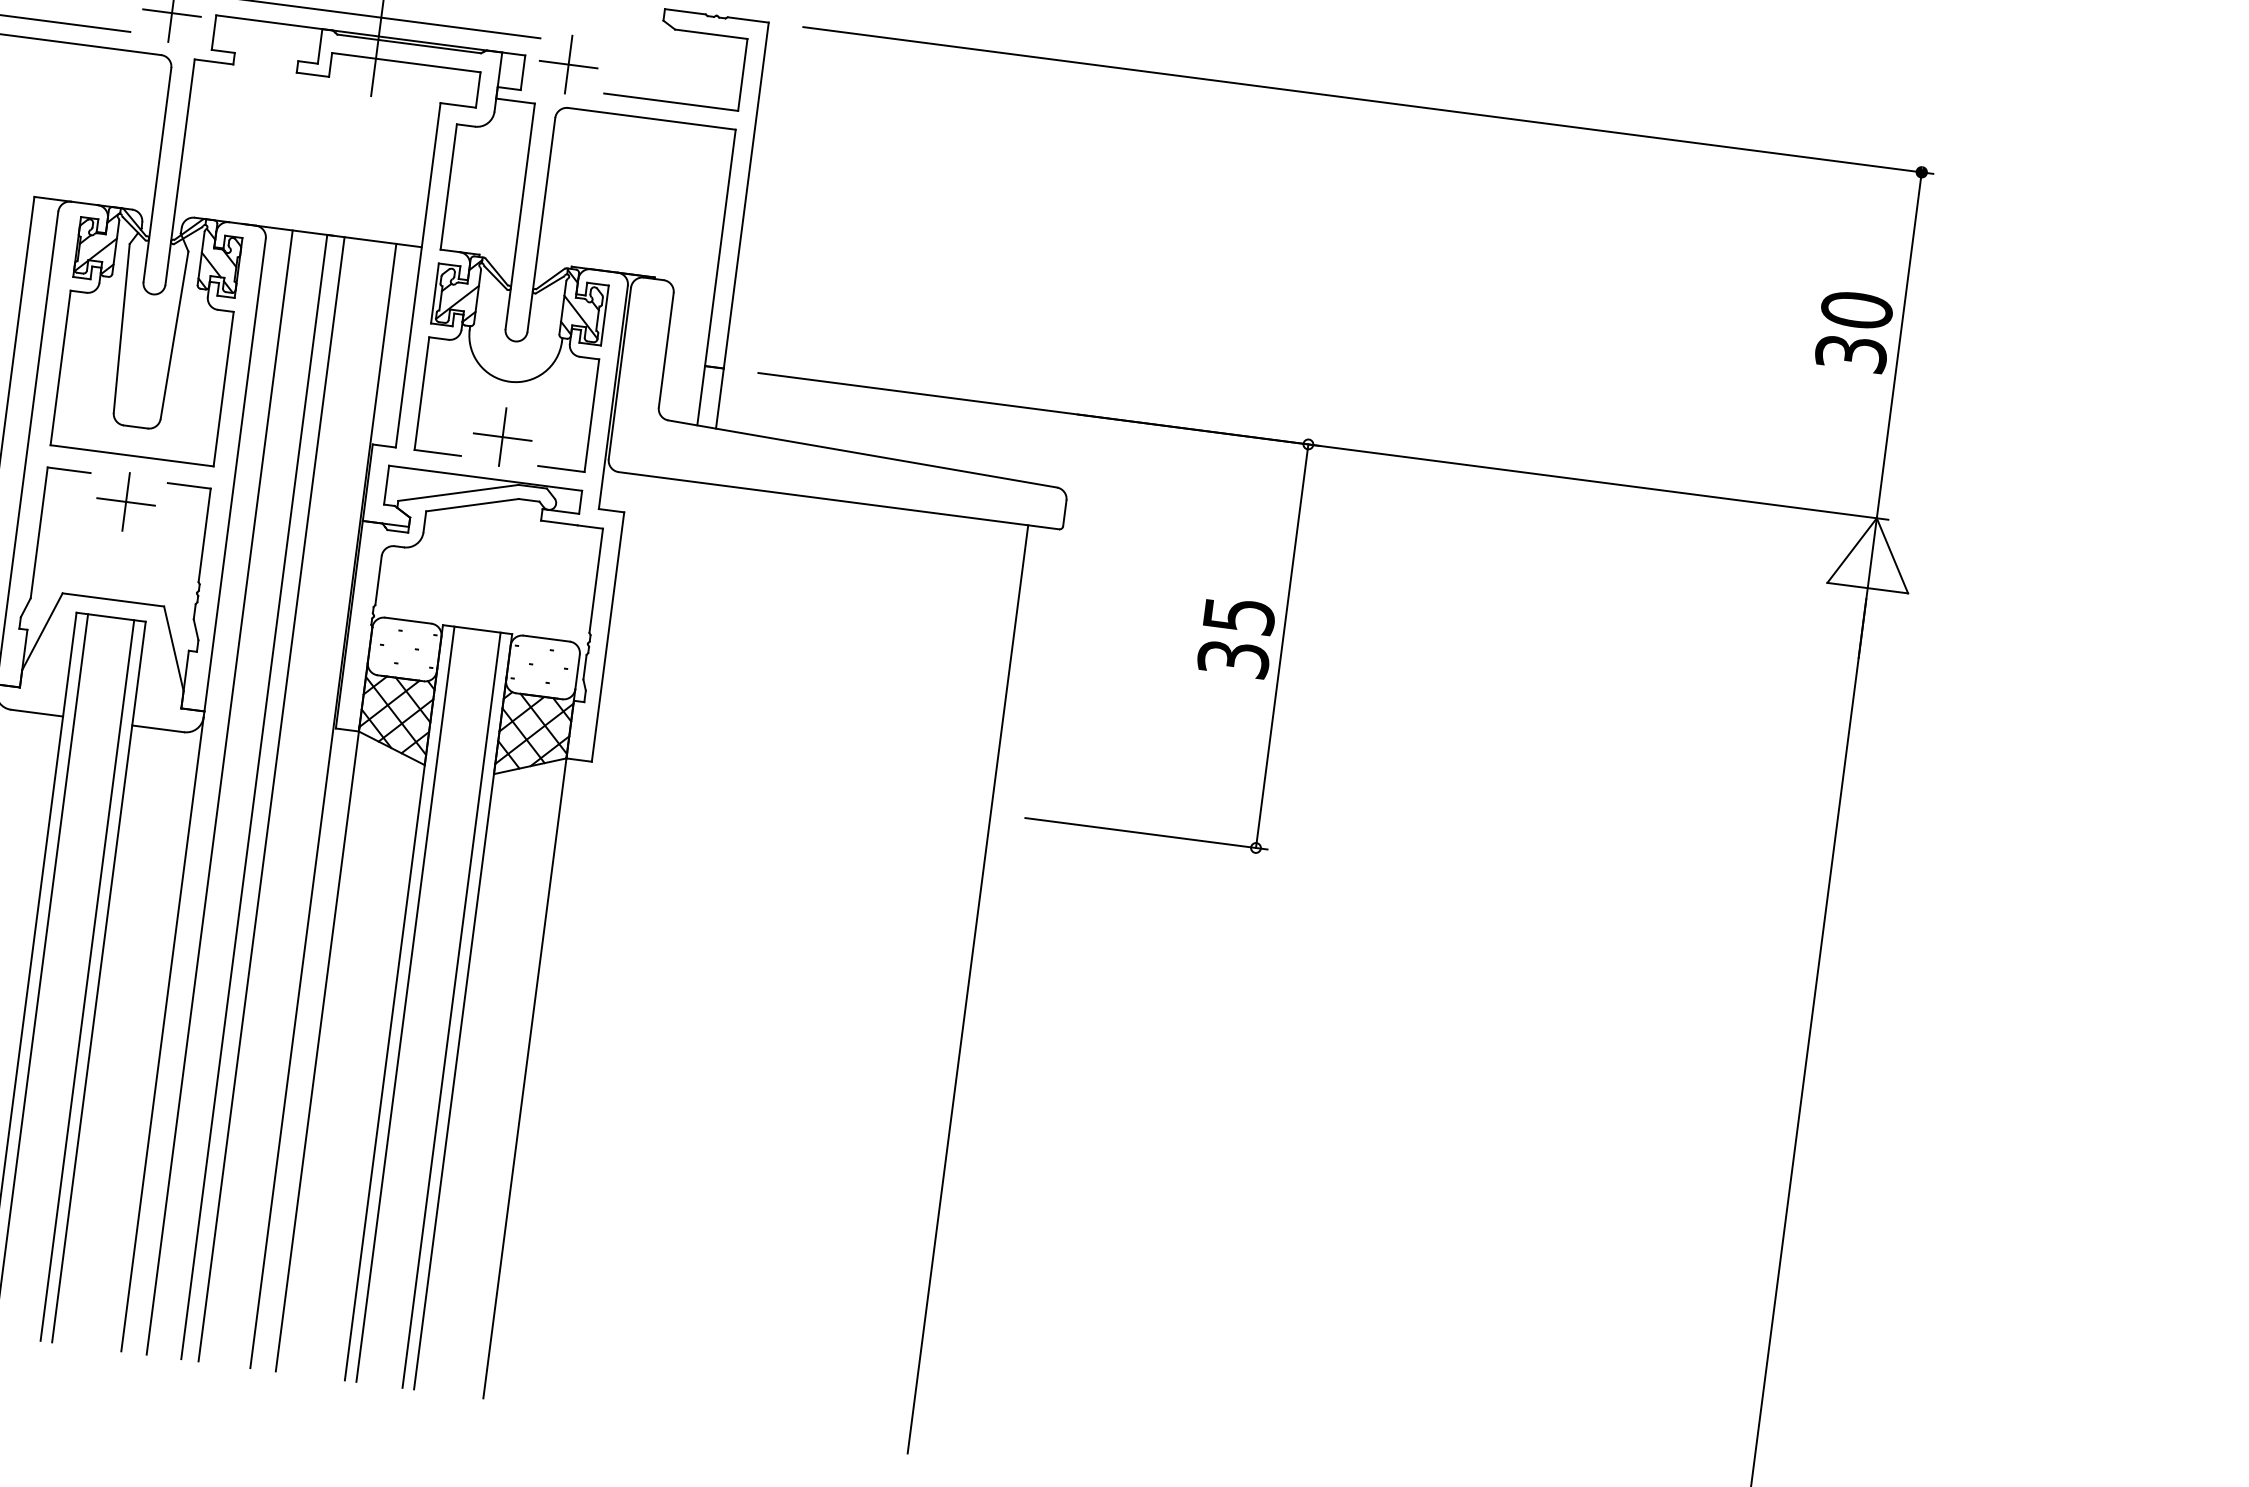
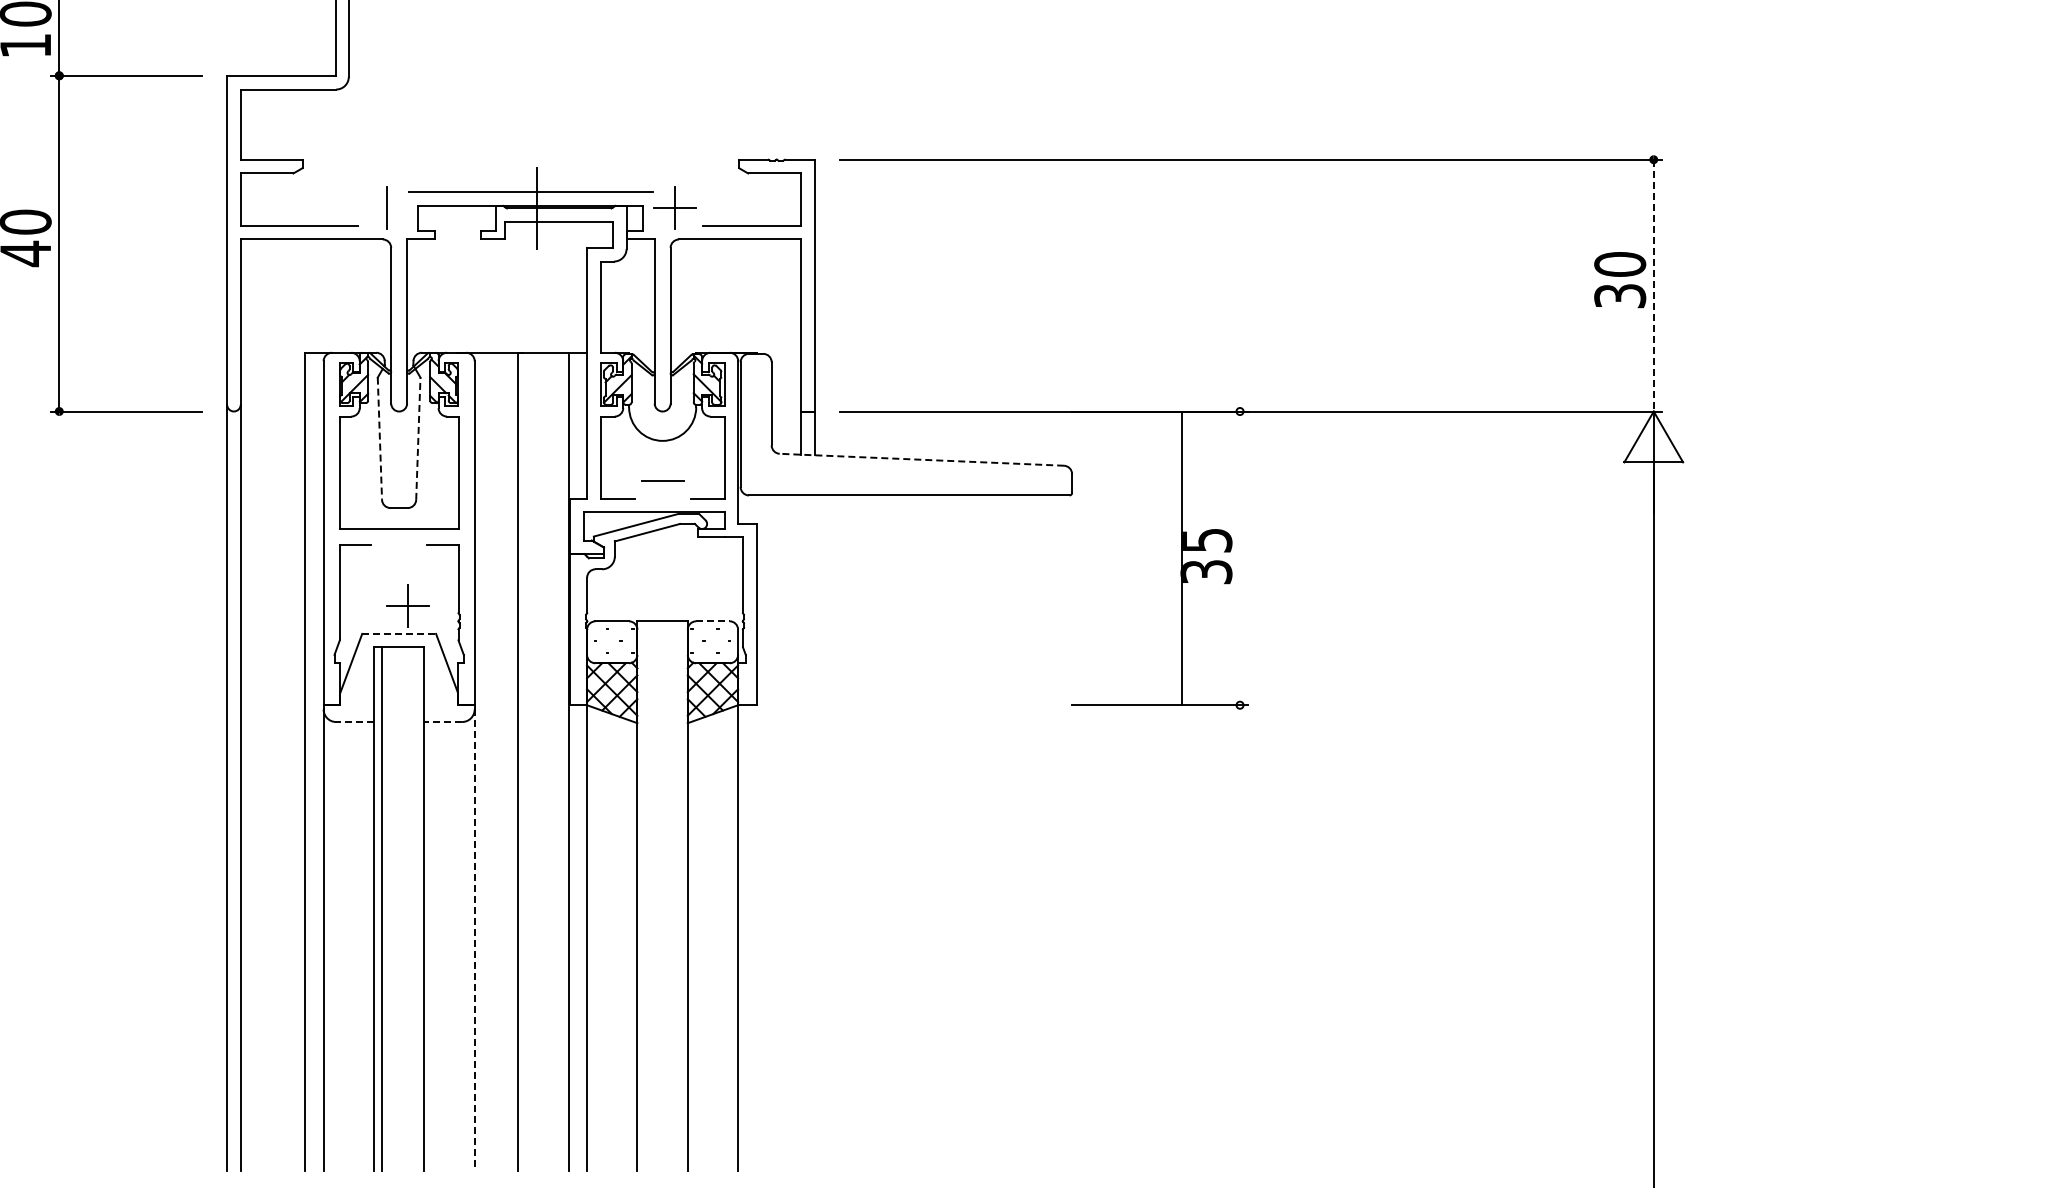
line: (171, 13) -> (386, 208), removed
line: (121, 329) -> (379, 439), solid -> dashed
line: (174, 334) -> (418, 438), solid -> dashed
line: (1898, 345) -> (1653, 285), solid -> dashed
line: (502, 437) -> (662, 481), removed
line: (862, 453) -> (921, 459), solid -> dashed
part: (125, 501) -> (407, 605), moved
line: (113, 599) -> (399, 633), solid -> dashed
line: (546, 638) -> (712, 621), solid -> dashed
line: (1282, 646) -> (1182, 558), moved
line: (37, 713) -> (355, 722), solid -> dashed
line: (158, 729) -> (443, 722), solid -> dashed
line: (220, 792) -> (493, 761), removed
line: (271, 798) -> (530, 761), removed
line: (86, 980) -> (415, 908), removed
line: (968, 988) -> (1047, 832), removed
line: (405, 1003) -> (645, 895), removed
line: (451, 1009) -> (679, 895), removed
line: (162, 1034) -> (474, 940), solid -> dashed

